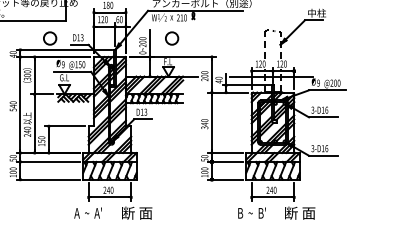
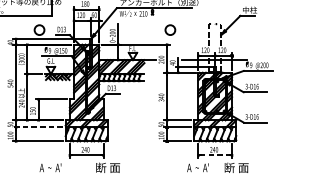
circle: (172, 38) -> (170, 30), moved
line: (47, 161) -> (37, 127), solid -> dashed
line: (272, 197) -> (214, 155), solid -> dashed
text: (87, 212) -> (50, 167), moved
text: (251, 212) -> (198, 167), B  ~  B' -> A  ~  A'

